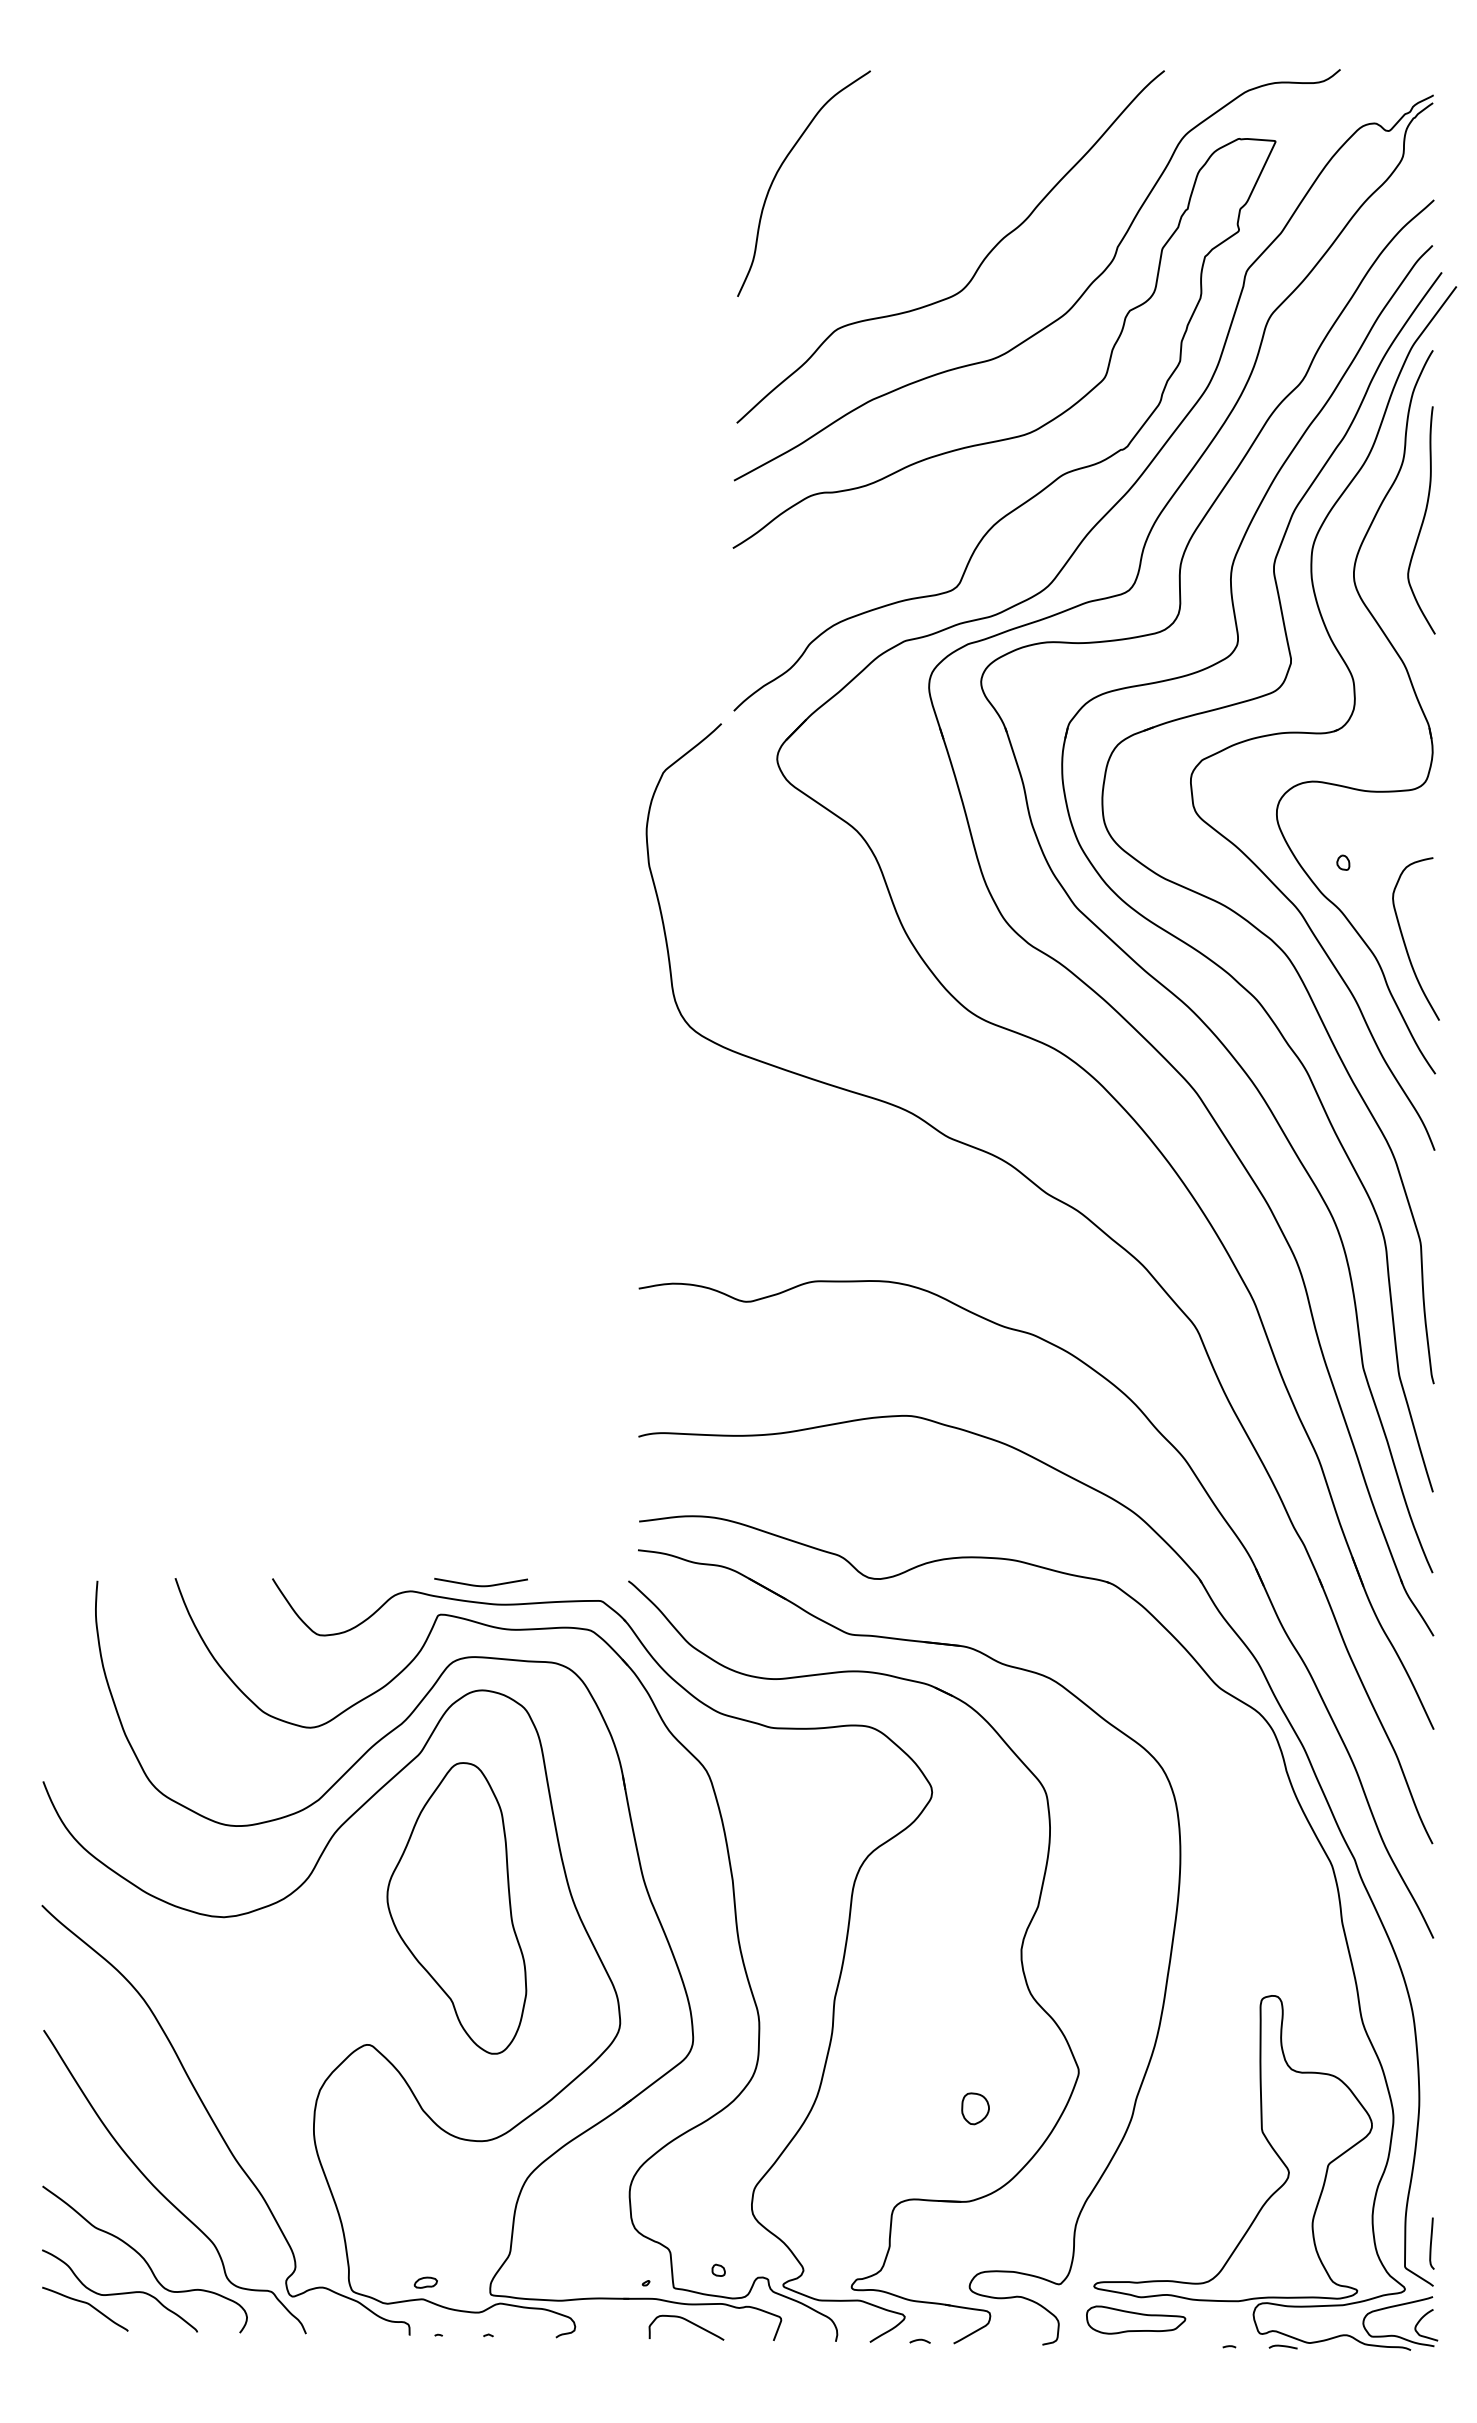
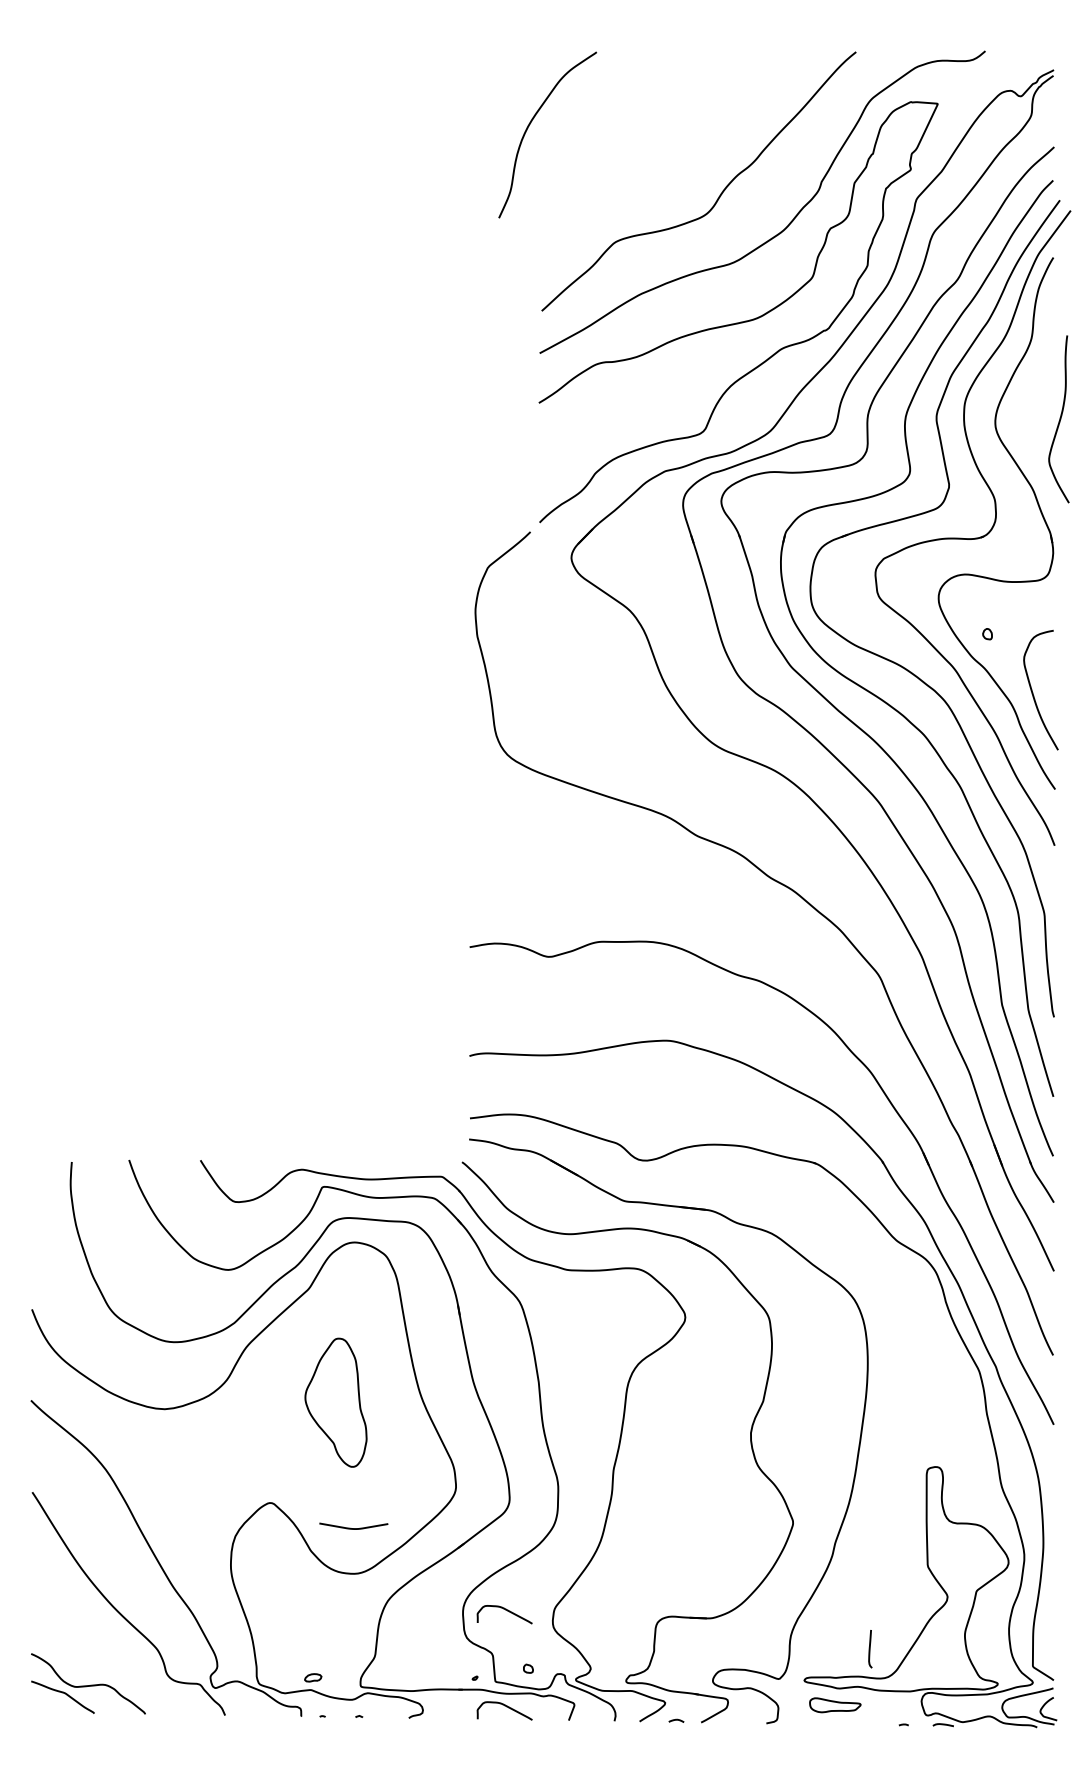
curve: (781, 167) -> (531, 123), moved
curve: (1422, 520) -> (1059, 419), moved
curve: (480, 1585) -> (353, 1528), moved
part: (456, 1908) -> (335, 1402), size x0.6
part: (975, 2108) -> (717, 1549), removed
curve: (688, 2191) -> (506, 1610), added
curve: (1431, 2243) -> (870, 1649), moved
curve: (144, 2259) -> (106, 1660), removed
part: (1136, 2319) -> (835, 1704), size x0.7

